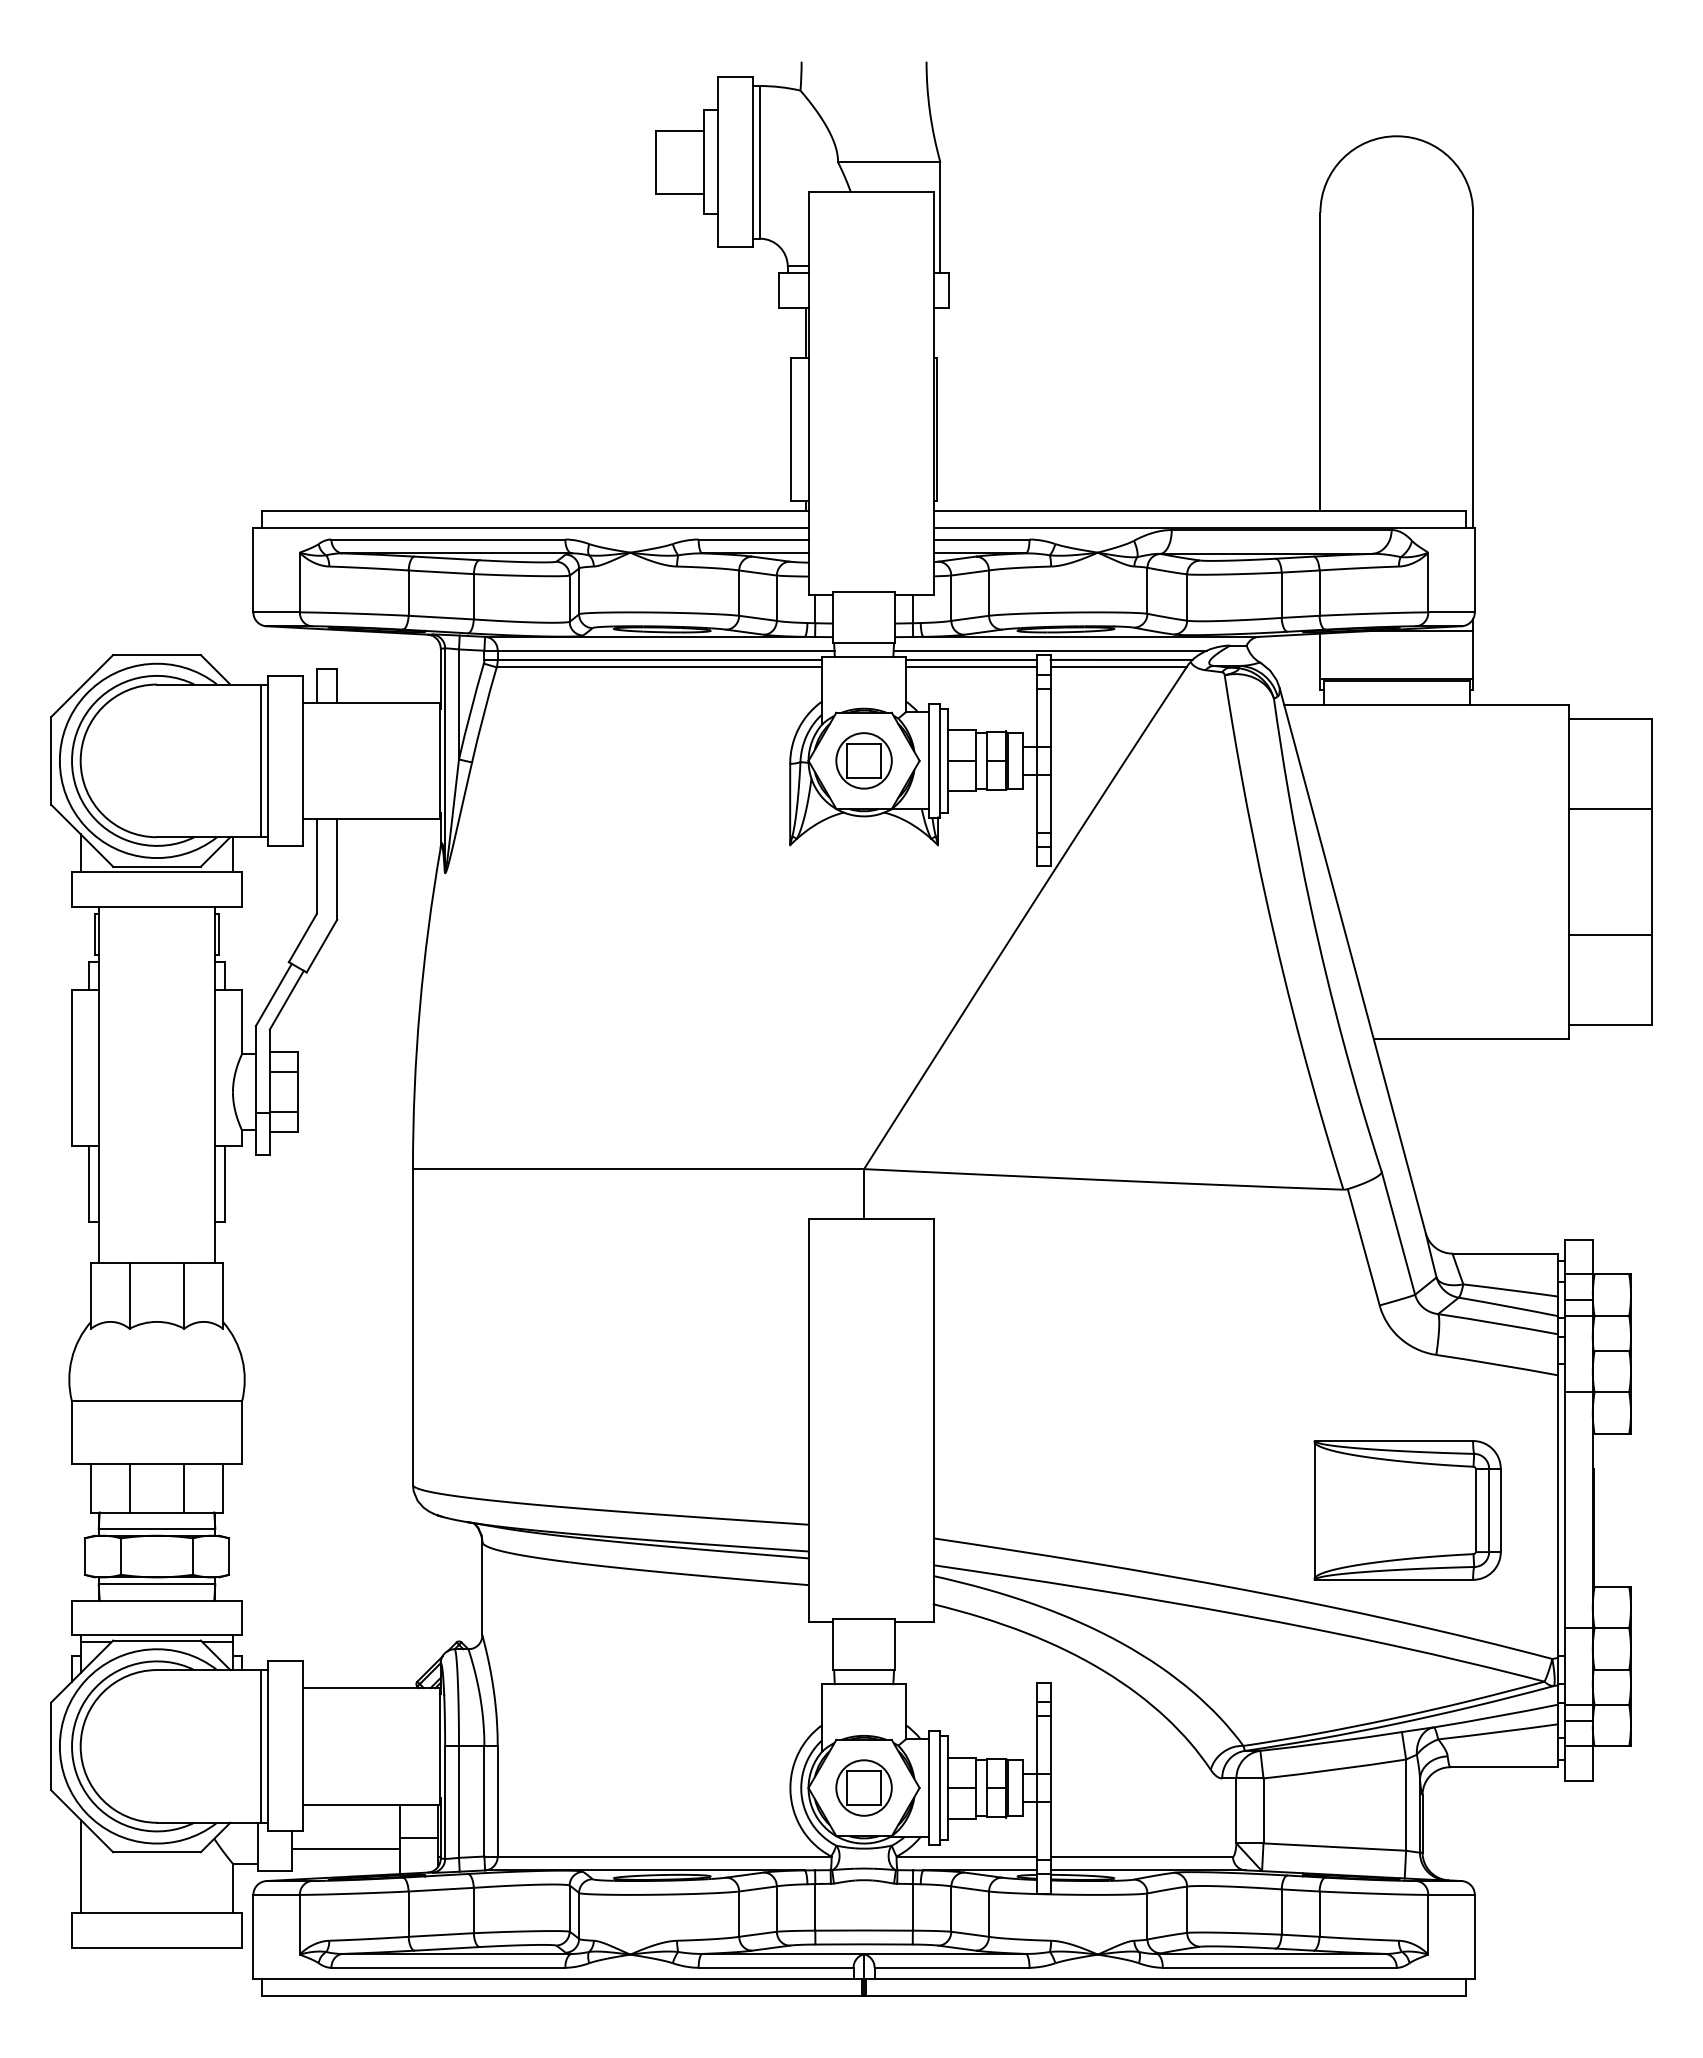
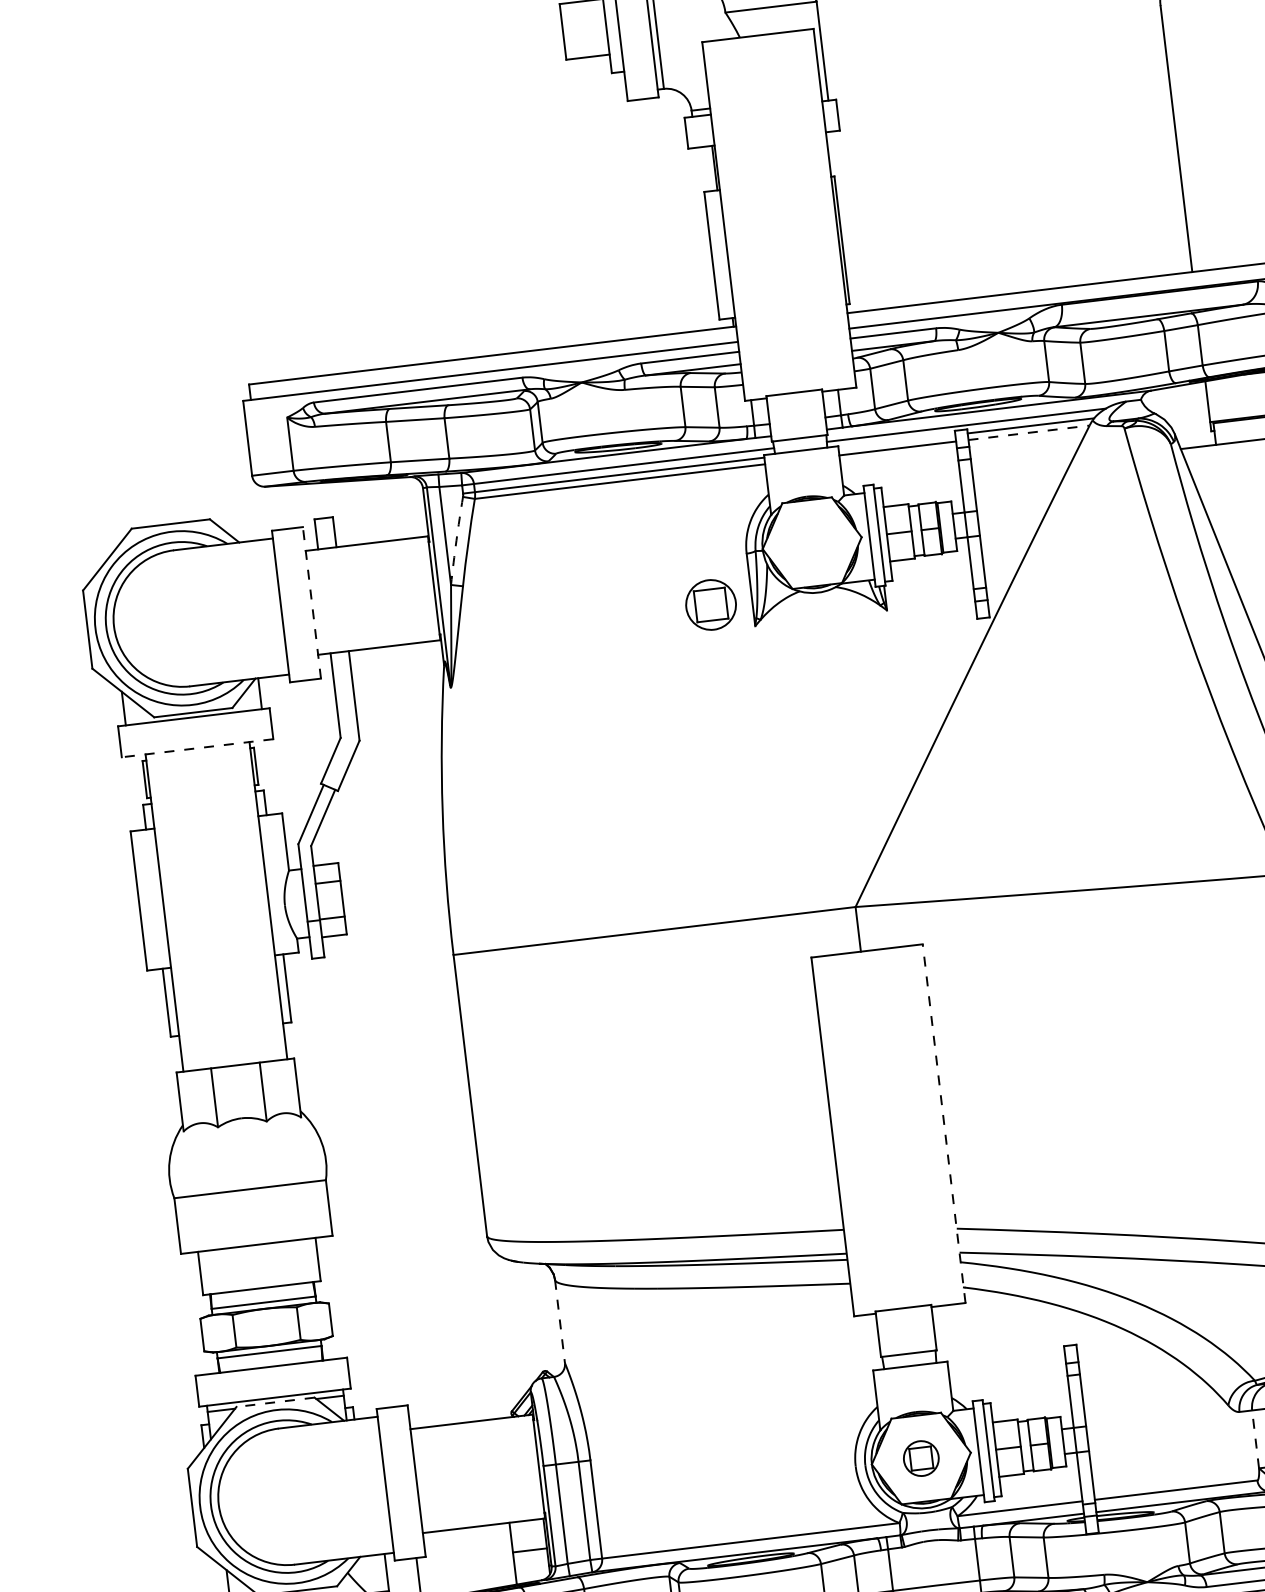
line: (970, 659) -> (896, 441), removed
line: (1118, 667) -> (1029, 432), solid -> dashed
arc: (470, 711) -> (456, 541), solid -> dashed
line: (261, 760) -> (275, 606), removed
line: (302, 760) -> (311, 602), solid -> dashed
part: (863, 760) -> (710, 604), moved
line: (156, 906) -> (197, 748), solid -> dashed
line: (933, 1420) -> (944, 1123), solid -> dashed
line: (129, 1487) -> (234, 1268), removed
line: (184, 1487) -> (283, 1262), removed
line: (482, 1588) -> (560, 1321), solid -> dashed
line: (157, 1640) -> (275, 1402), solid -> dashed
line: (261, 1746) -> (379, 1485), removed
part: (863, 1787) -> (920, 1458), size x0.7
line: (1236, 1810) -> (1255, 1439), solid -> dashed
line: (345, 1848) -> (465, 1567), removed

